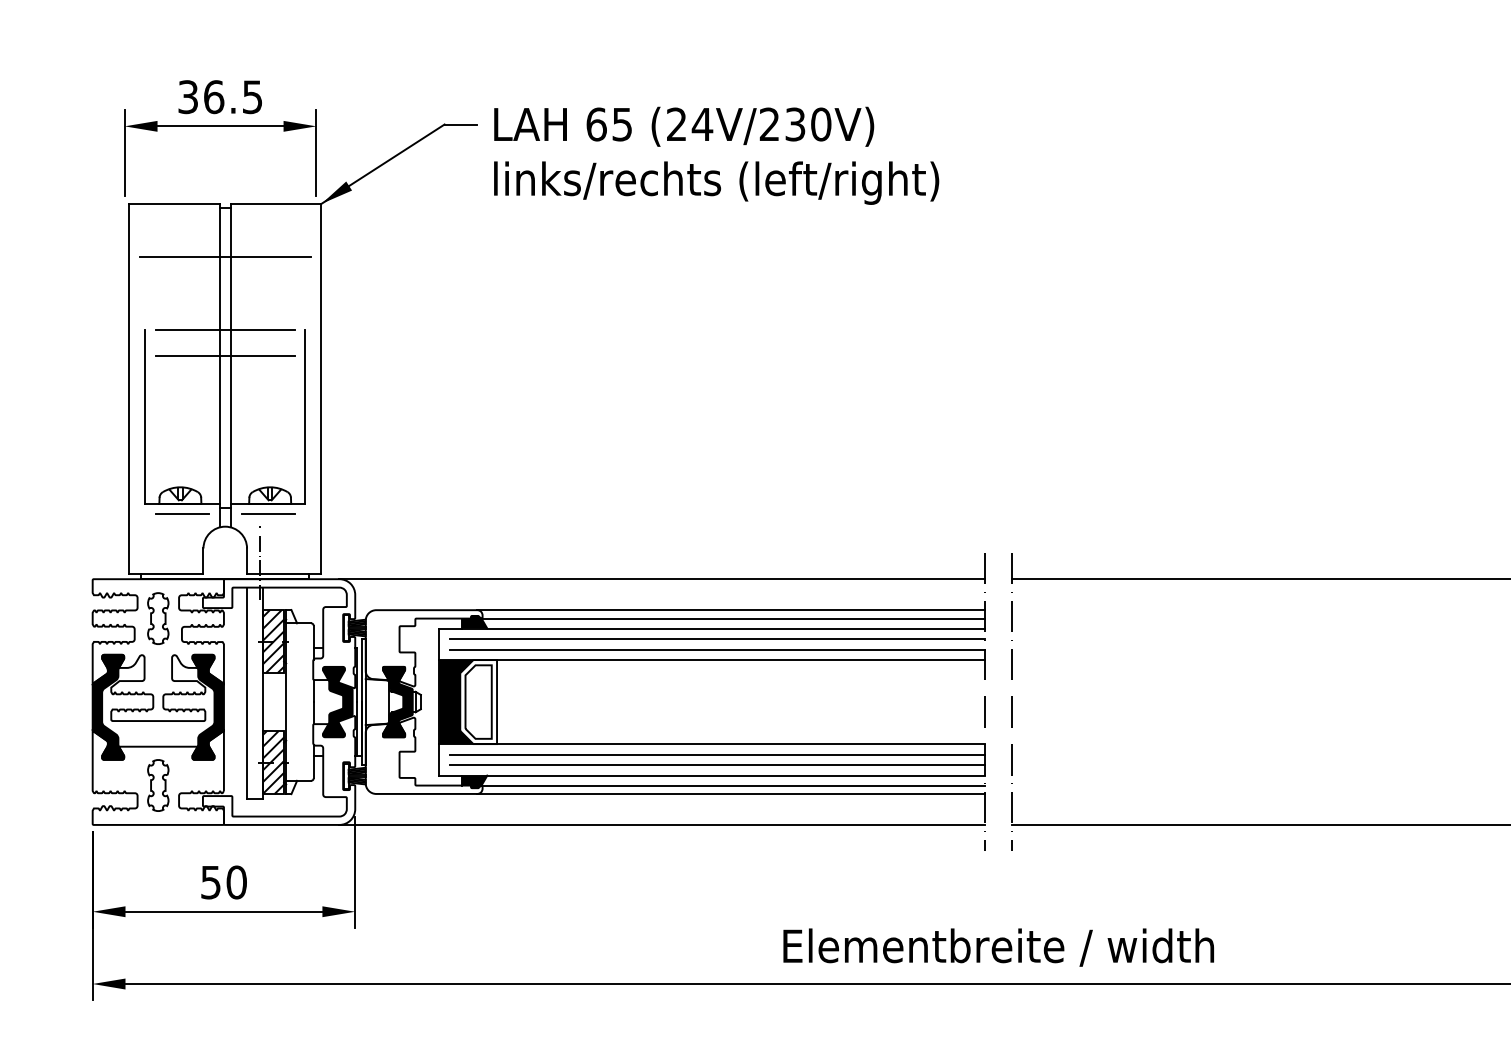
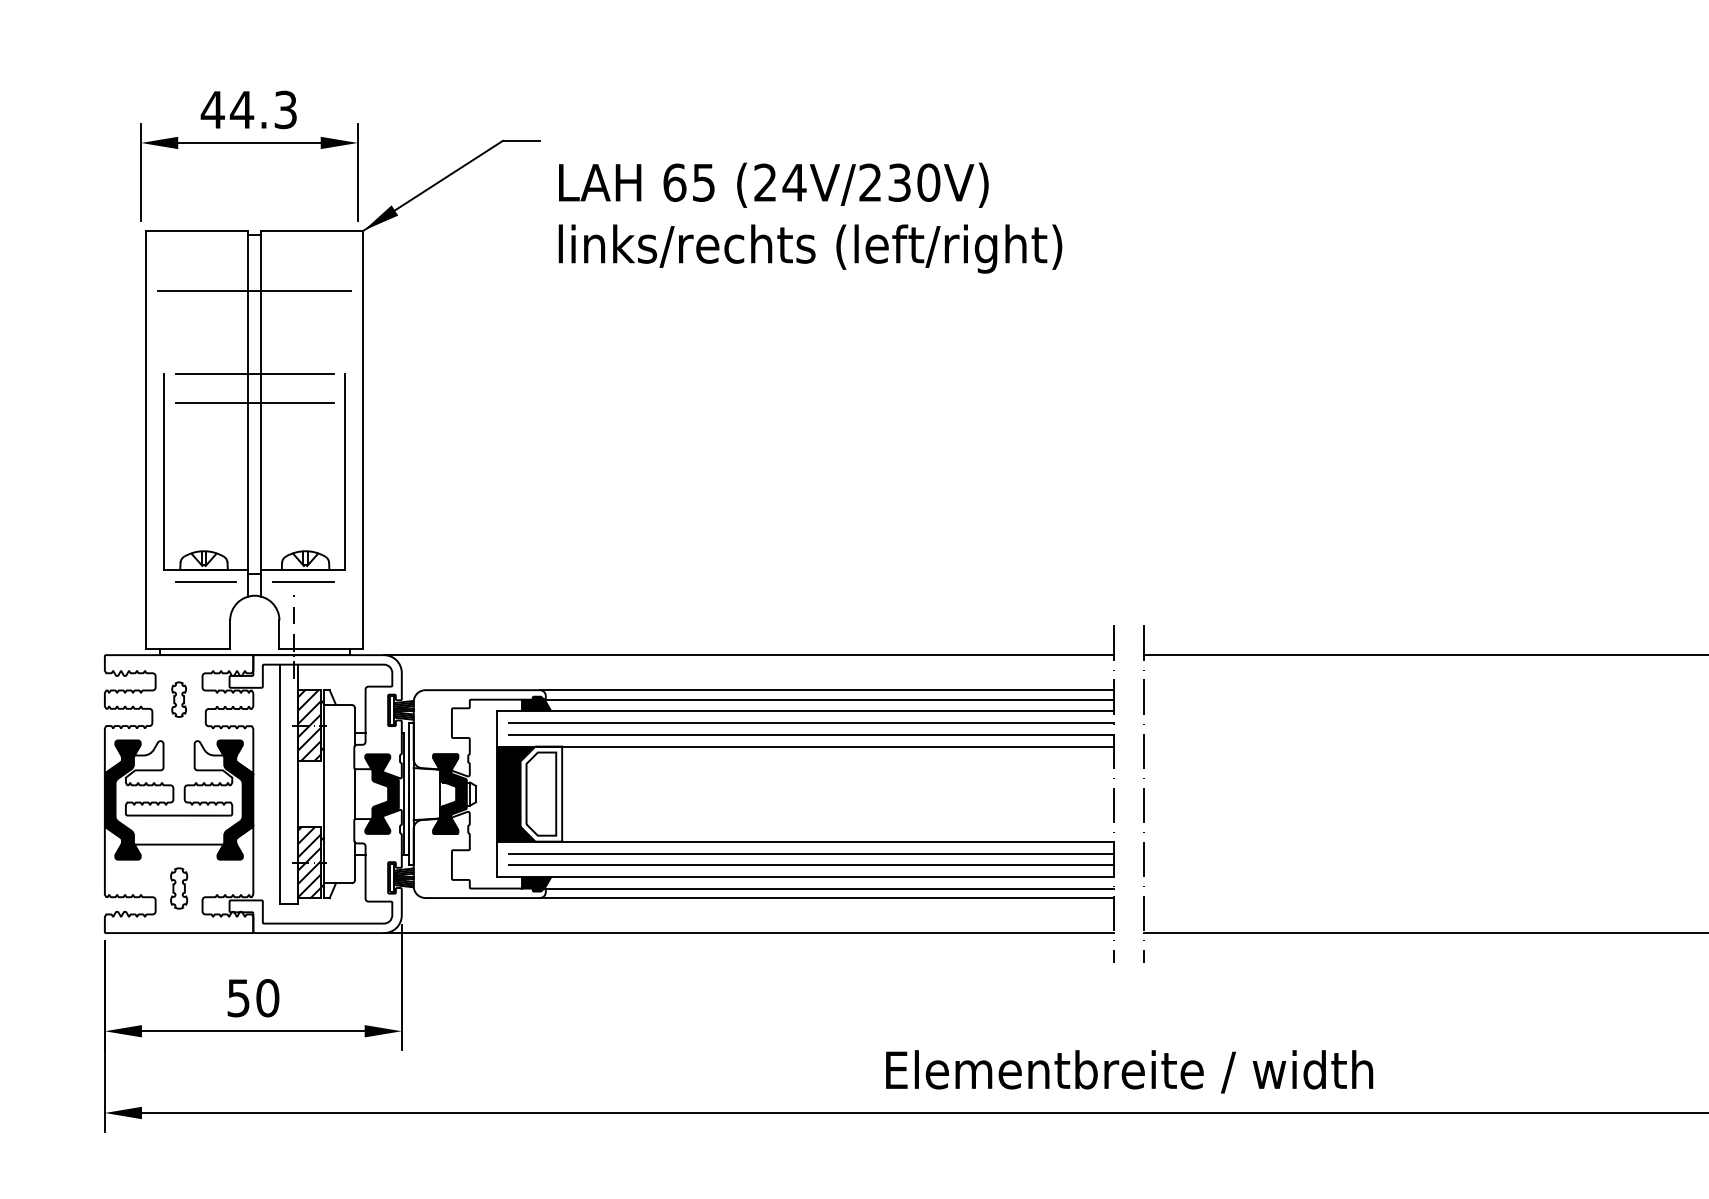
text: (219, 97) -> (248, 110), 36.5 -> 44.3
text: (716, 155) -> (810, 217), moved
part: (158, 618) -> (179, 699), size x0.6
part: (158, 785) -> (179, 888), size x0.7

